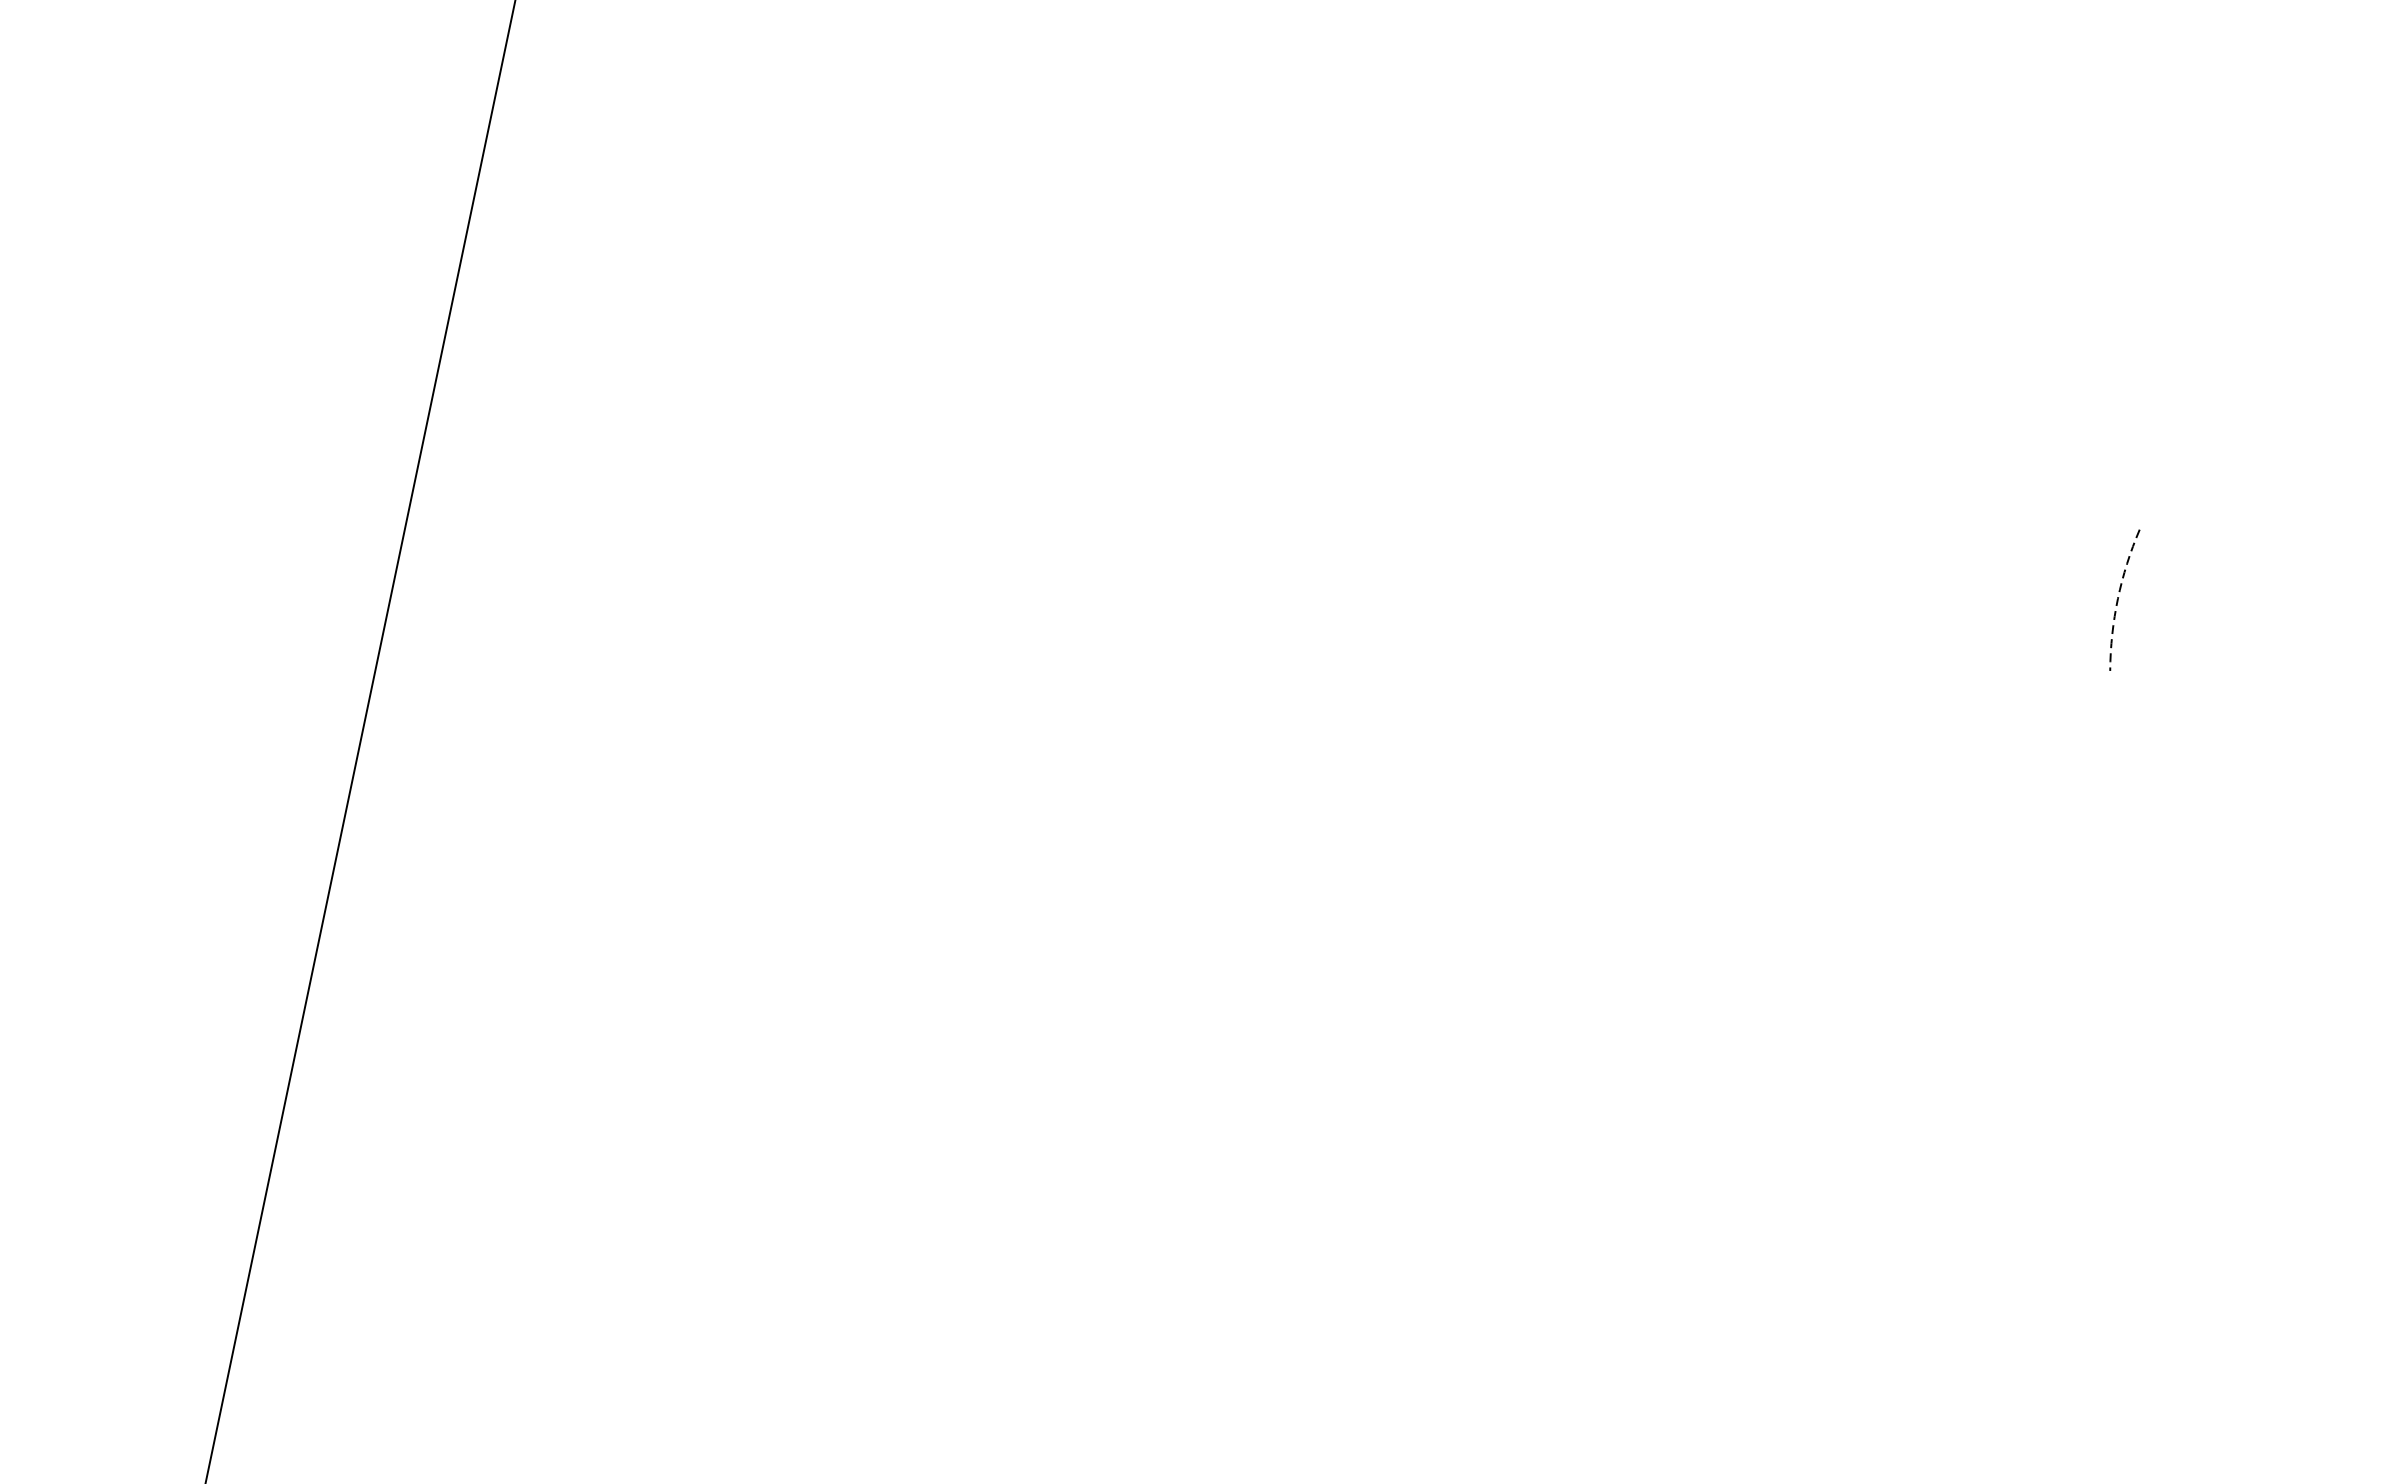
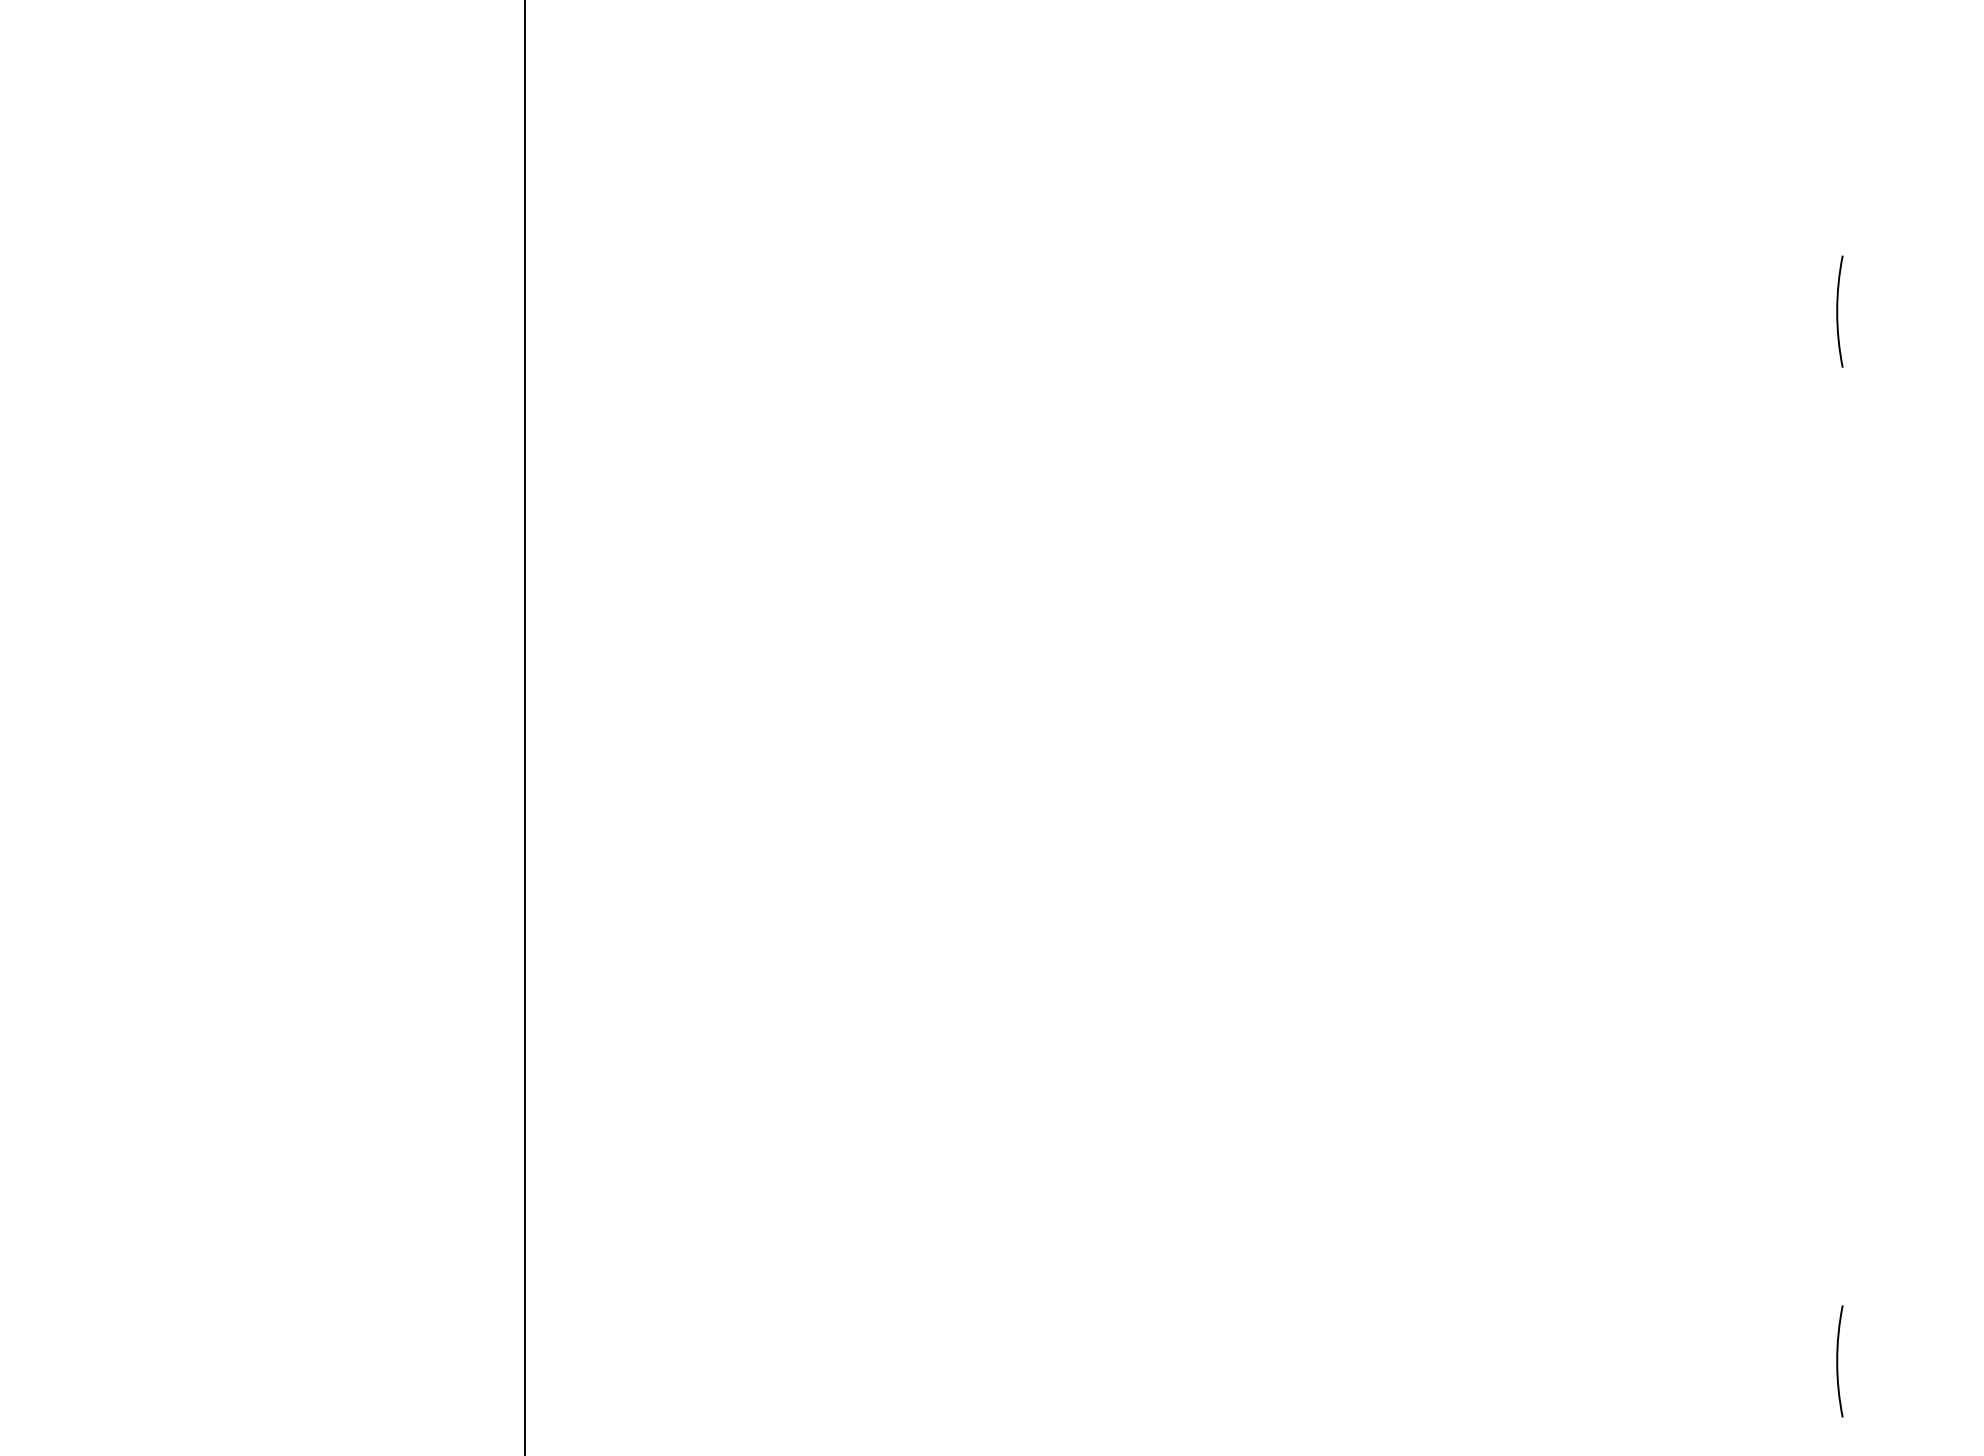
arc: (2118, 598) -> (1837, 311), dashed -> solid

